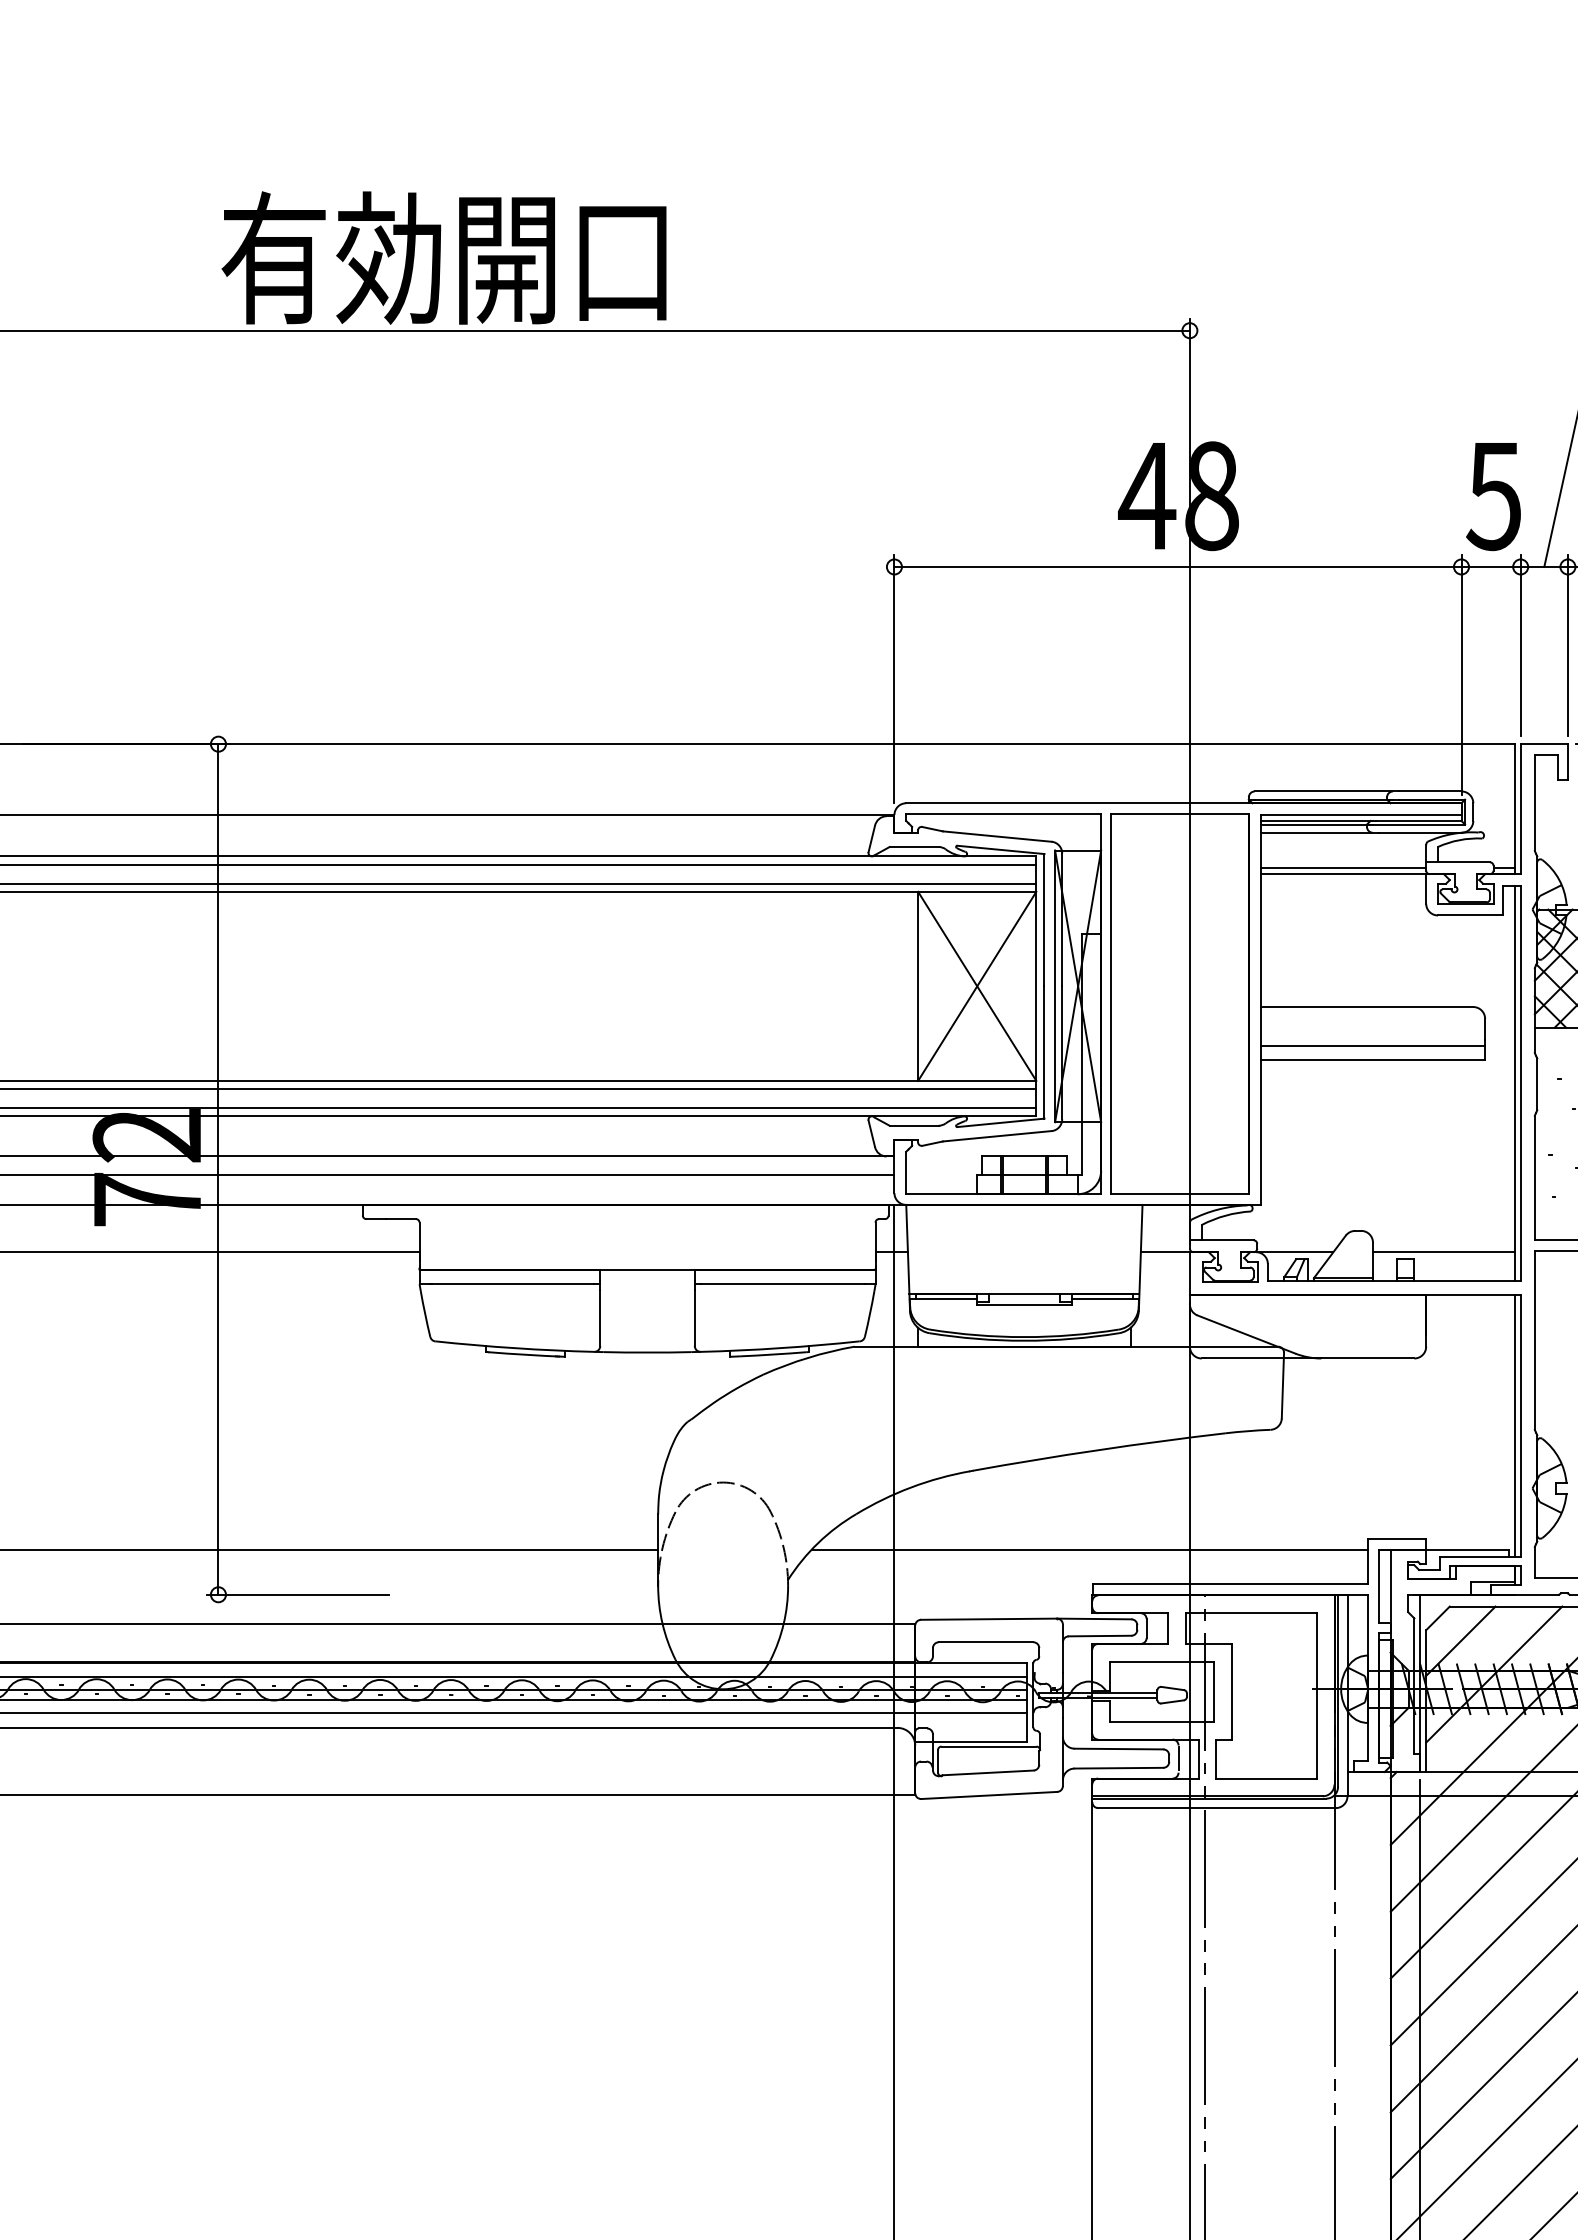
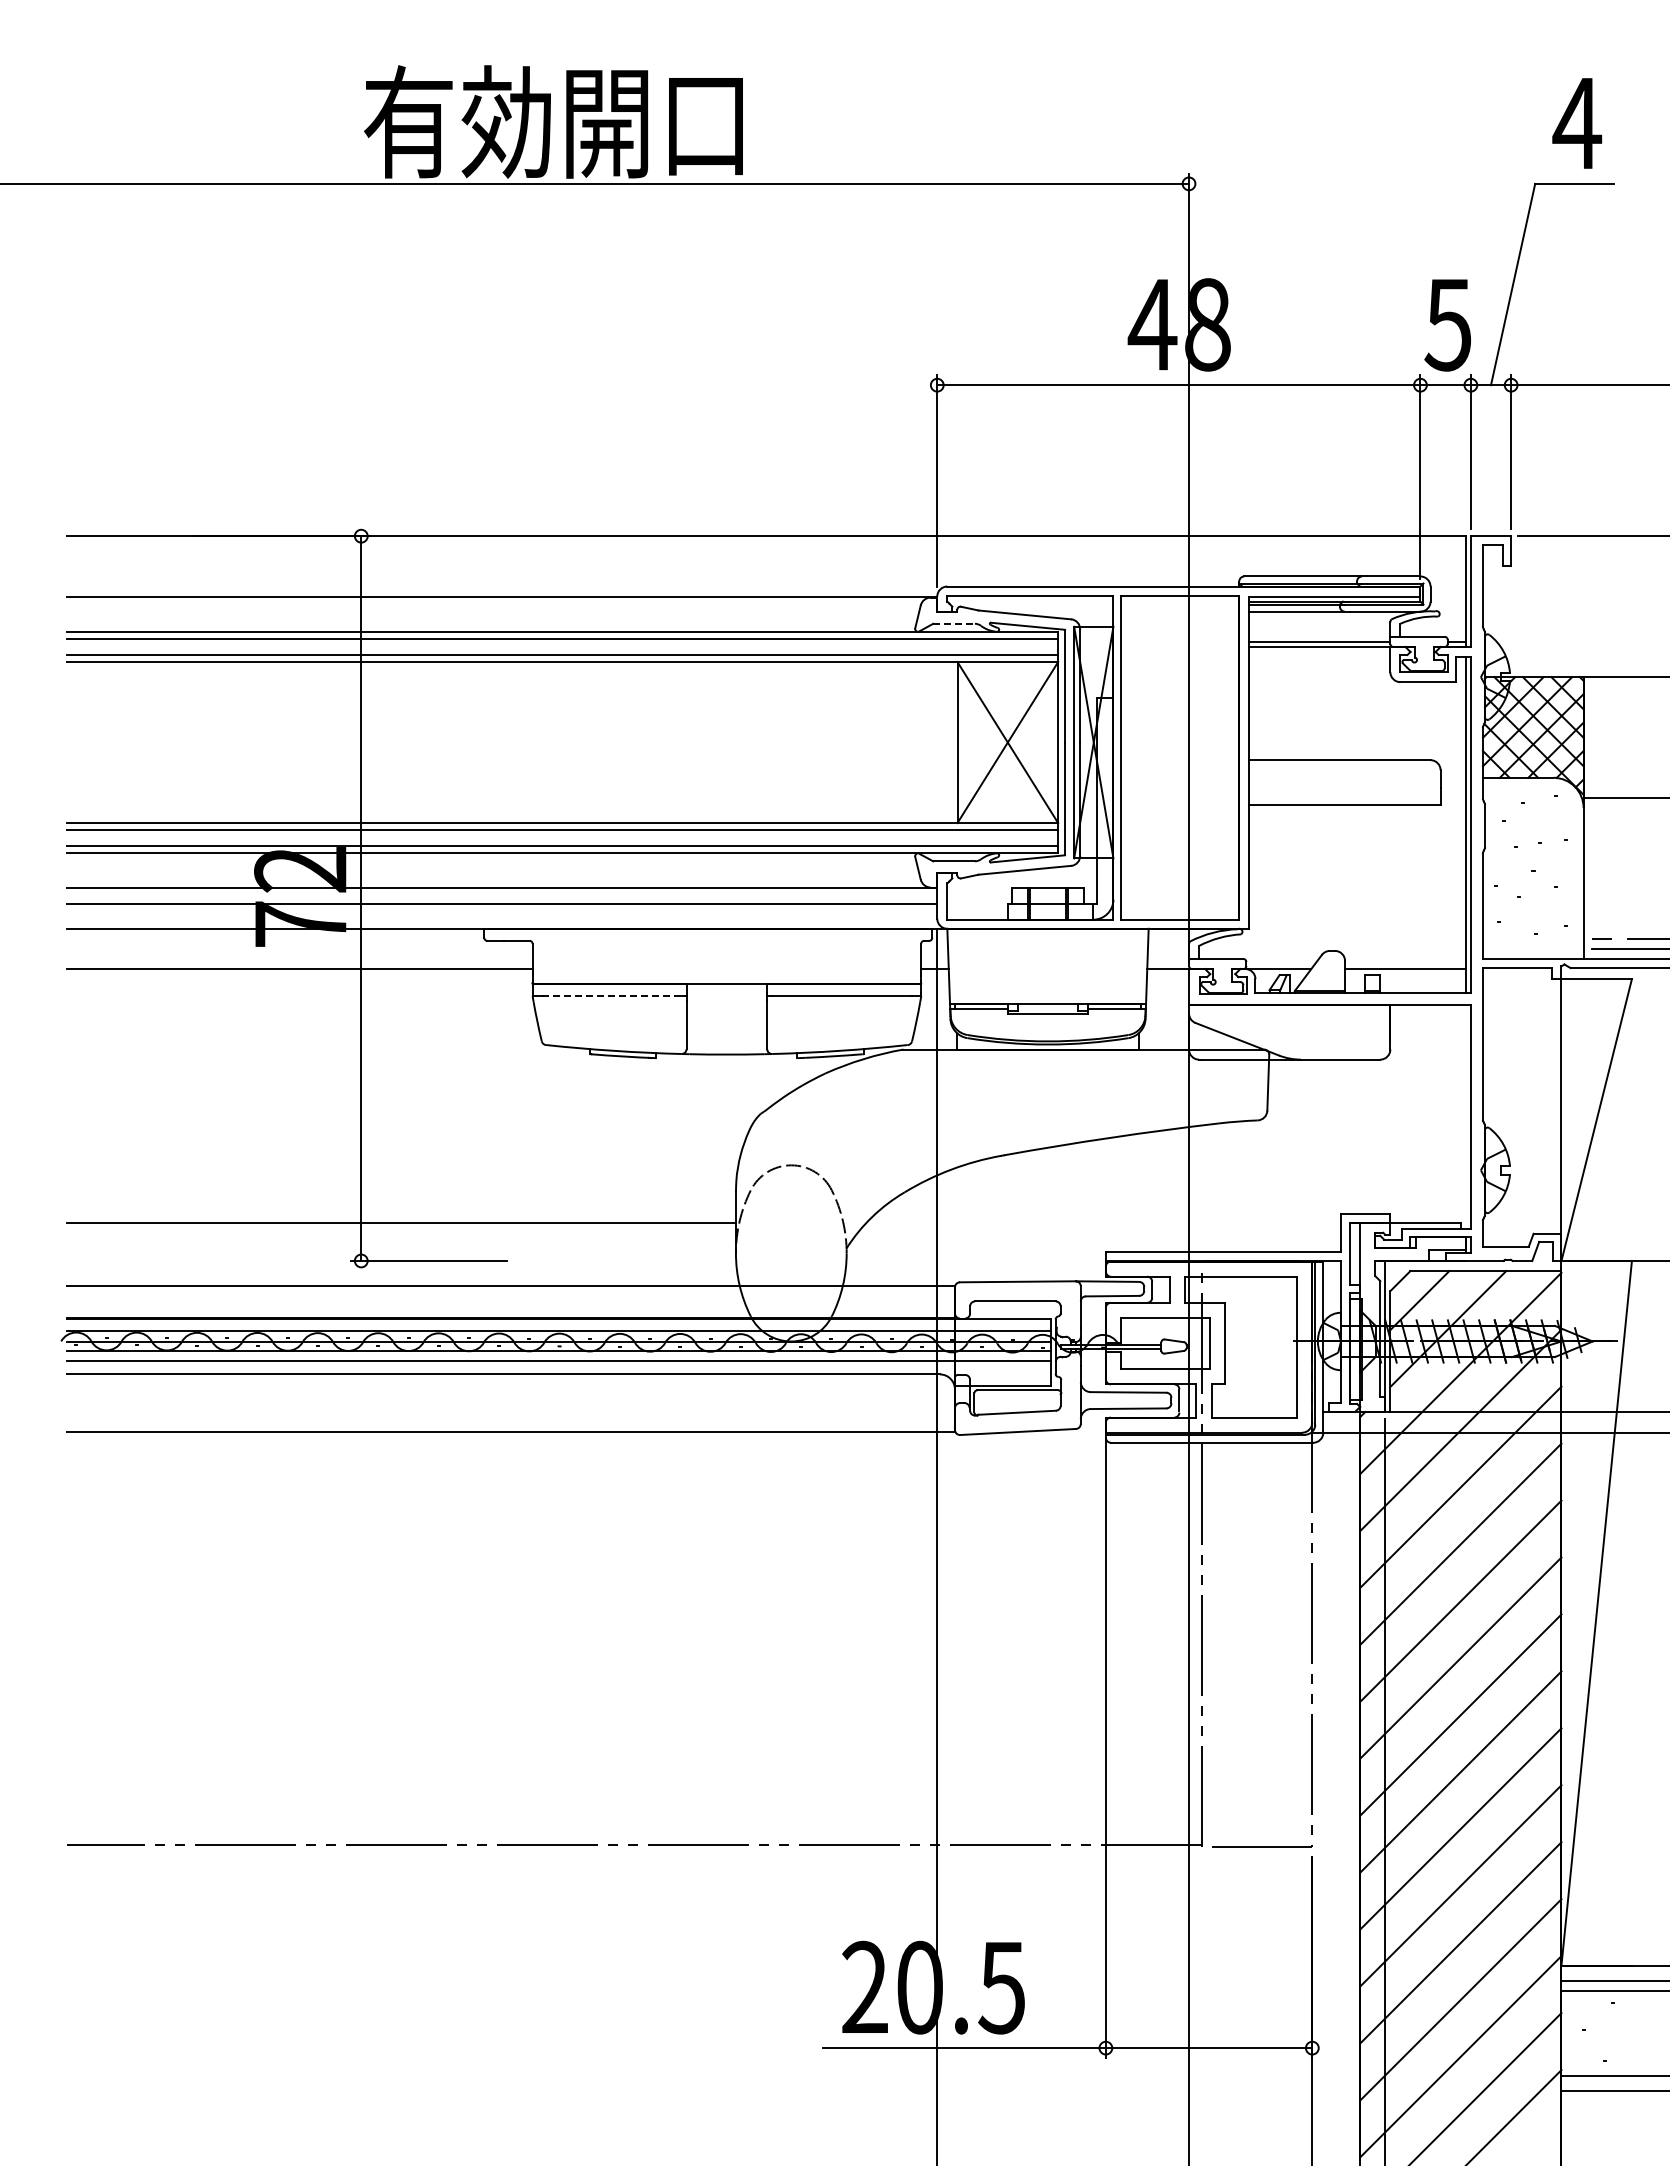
line: (914, 846) -> (954, 623), solid -> dashed
line: (1372, 1046) -> (1344, 793), removed
line: (512, 1284) -> (611, 996), solid -> dashed
line: (1514, 1425) -> (1465, 1116), removed
line: (1089, 1549) -> (1103, 1222), removed

